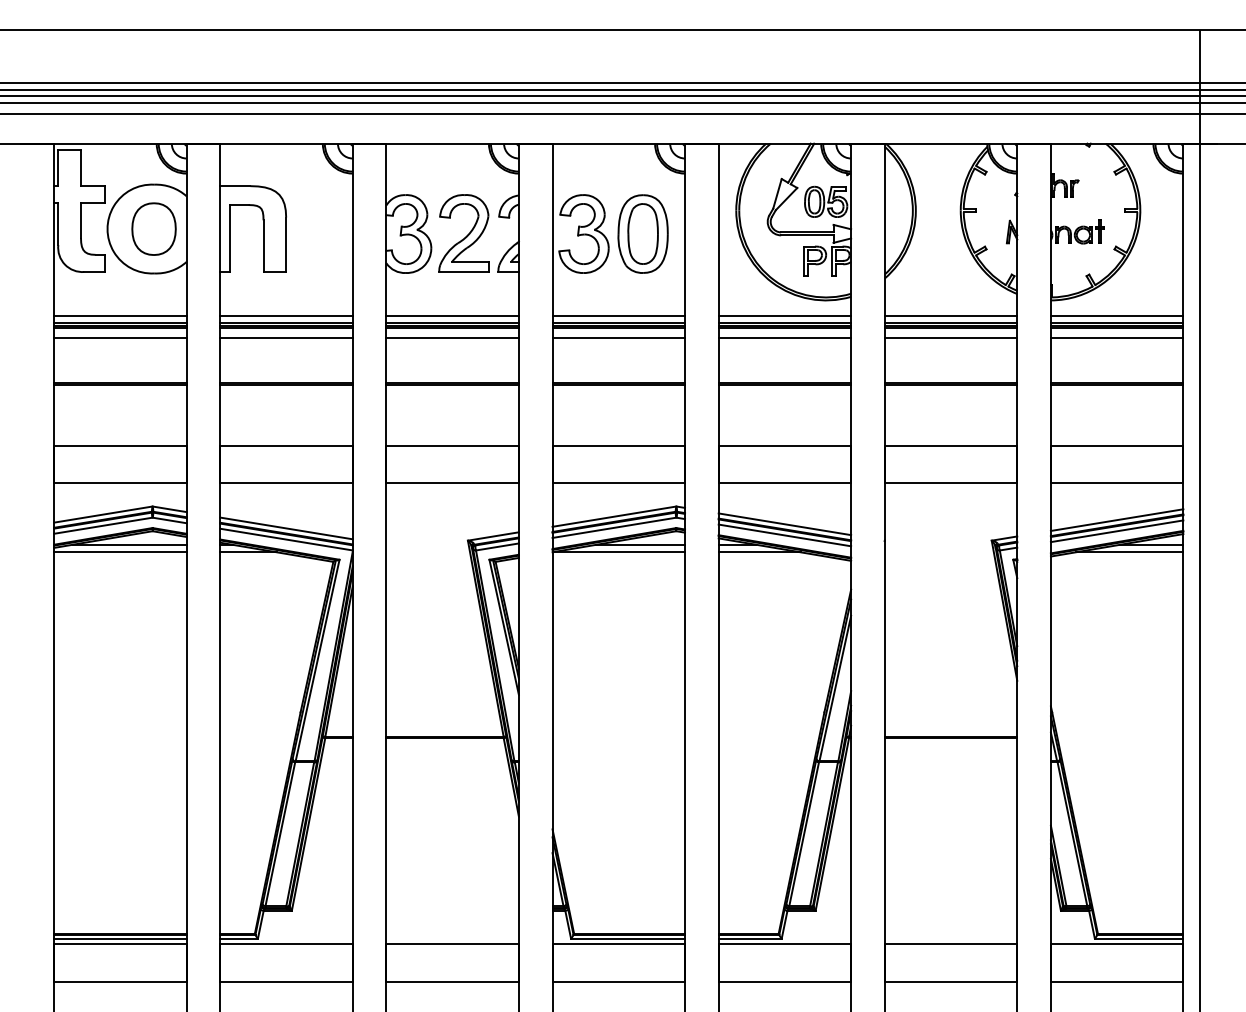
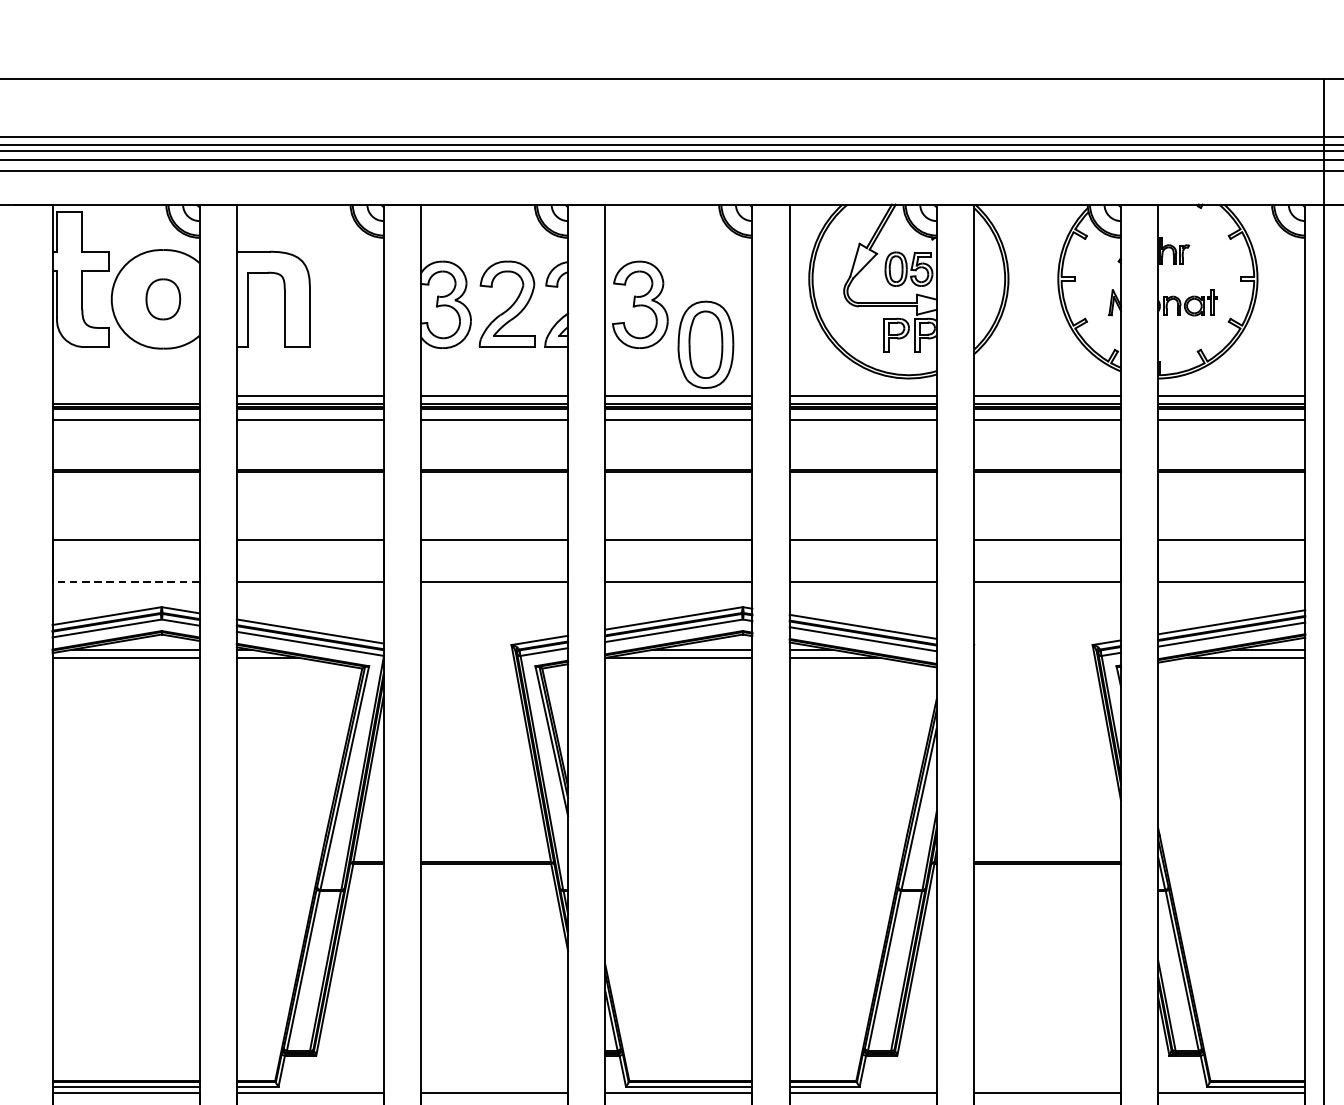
part: (153, 228) -> (162, 298), size x0.7
part: (642, 233) -> (705, 344), moved
line: (120, 315) -> (126, 395), removed
line: (119, 483) -> (125, 581), solid -> dashed

